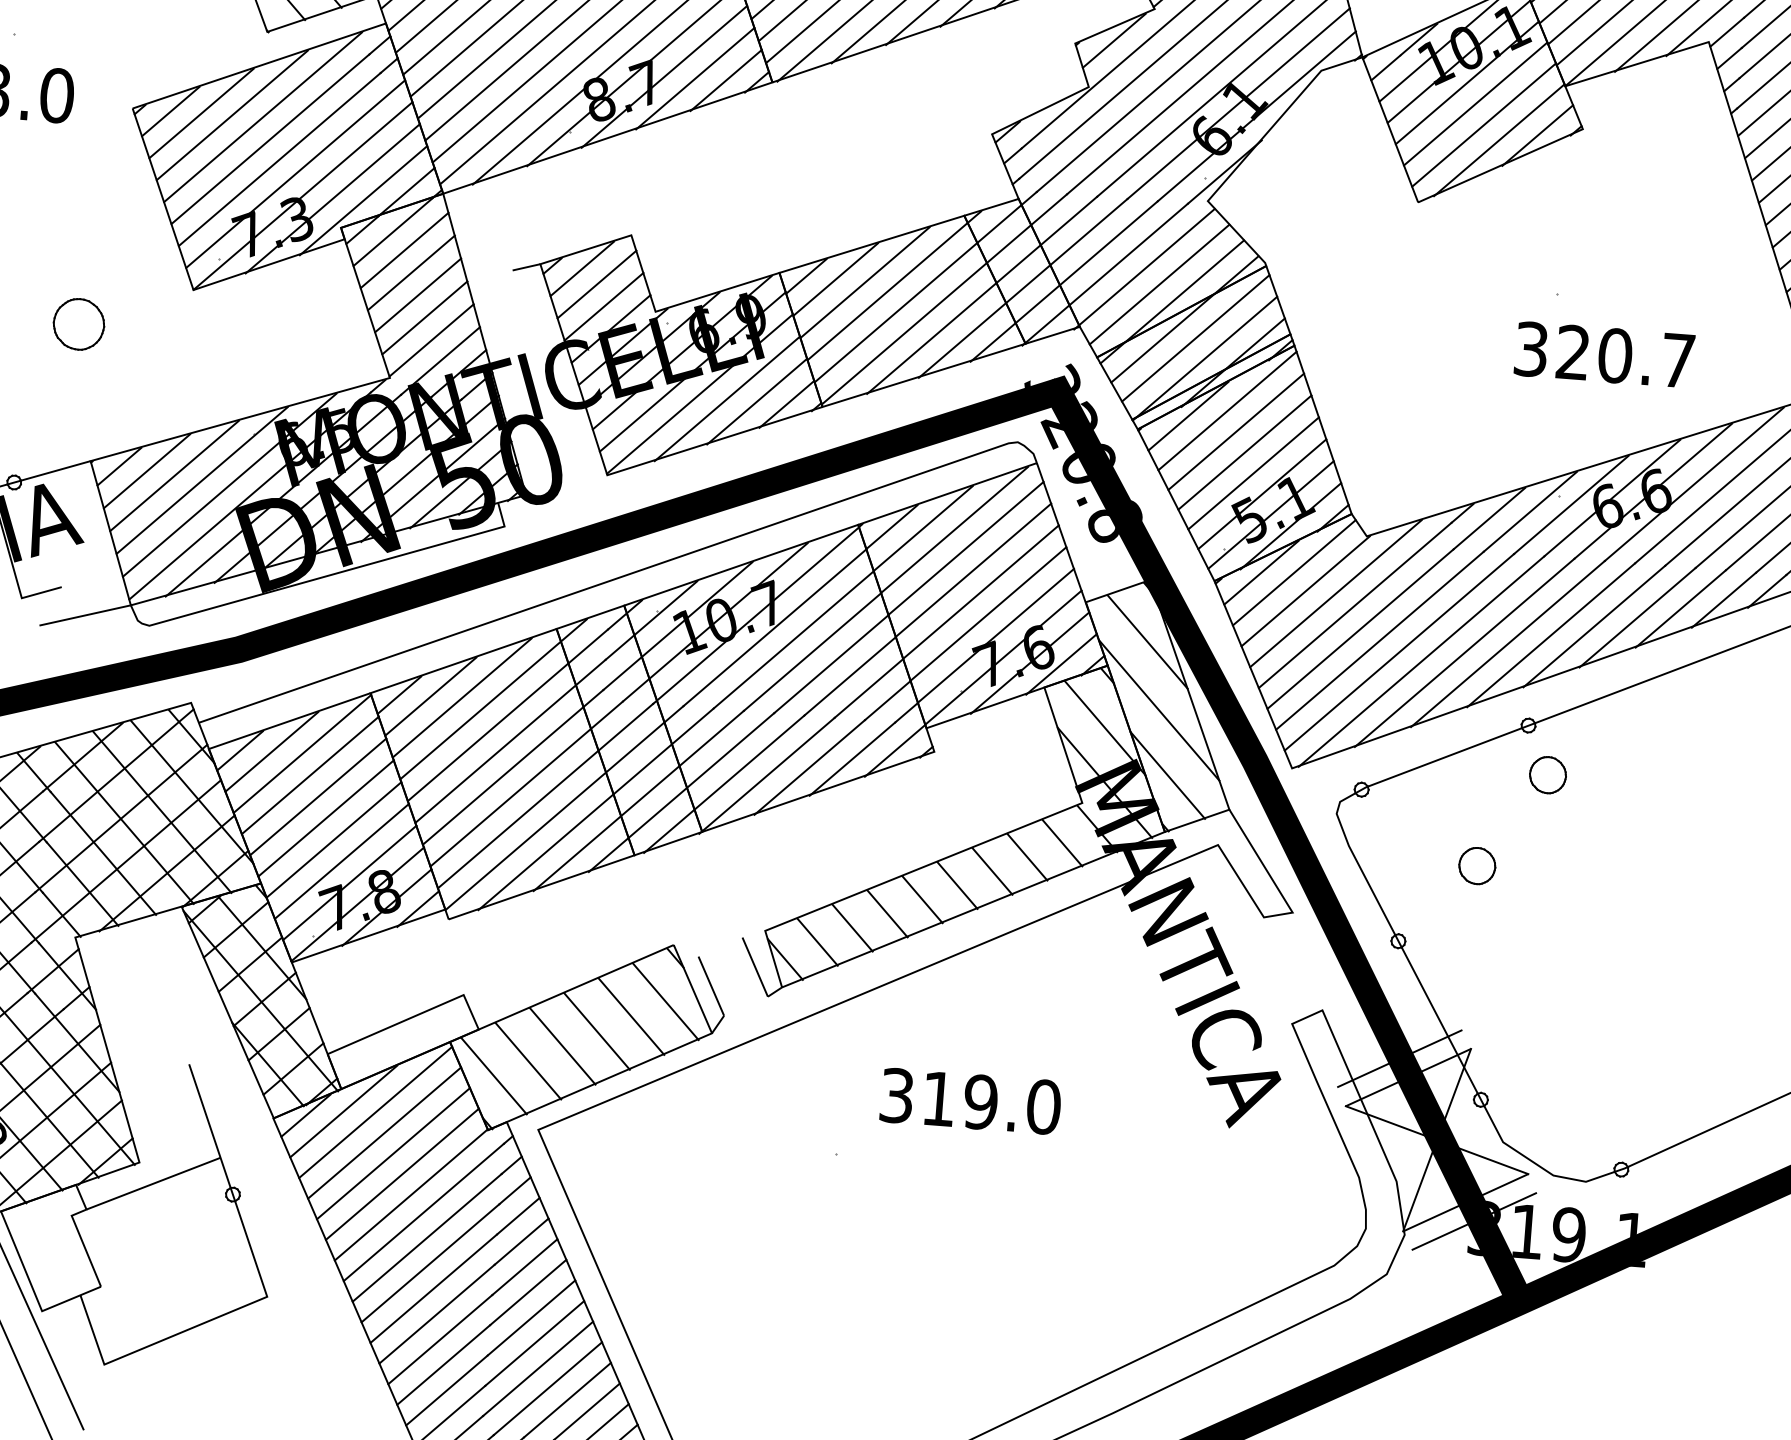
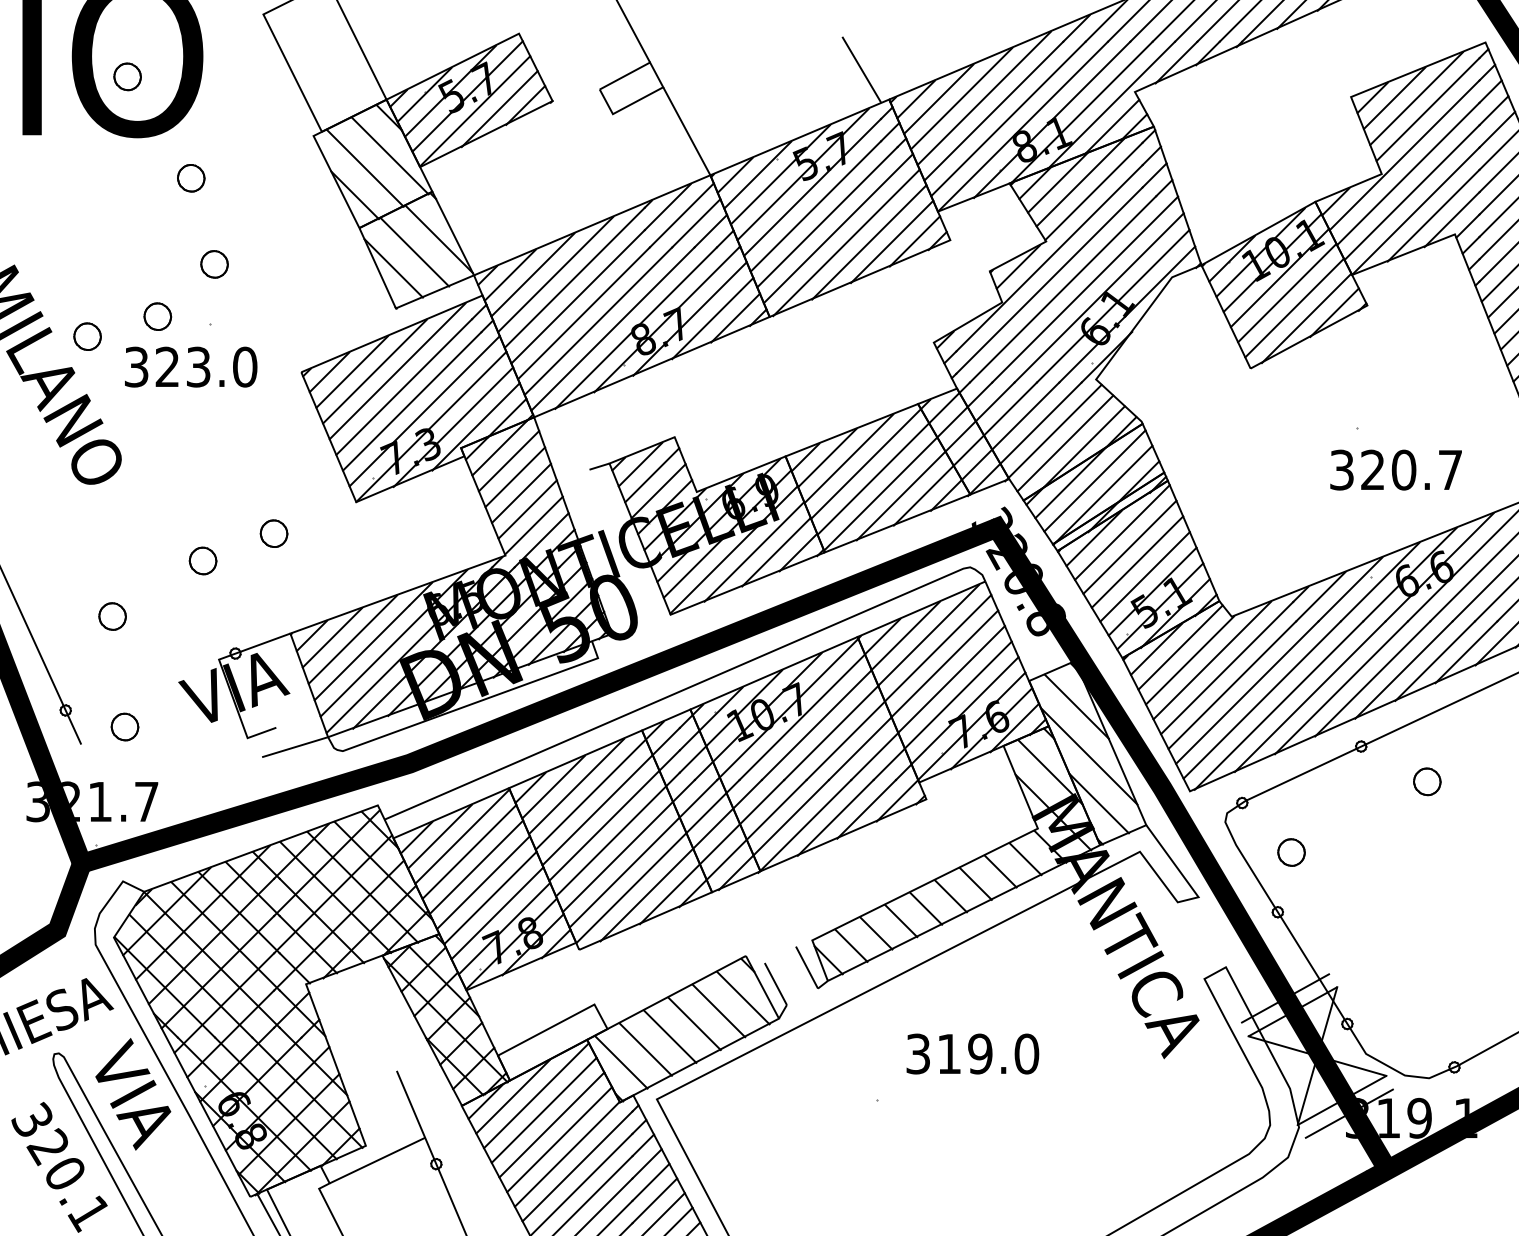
part: (78, 323) -> (273, 533), size x0.71
part: (1548, 774) -> (1427, 781), moved
part: (1477, 865) -> (1291, 852), moved

